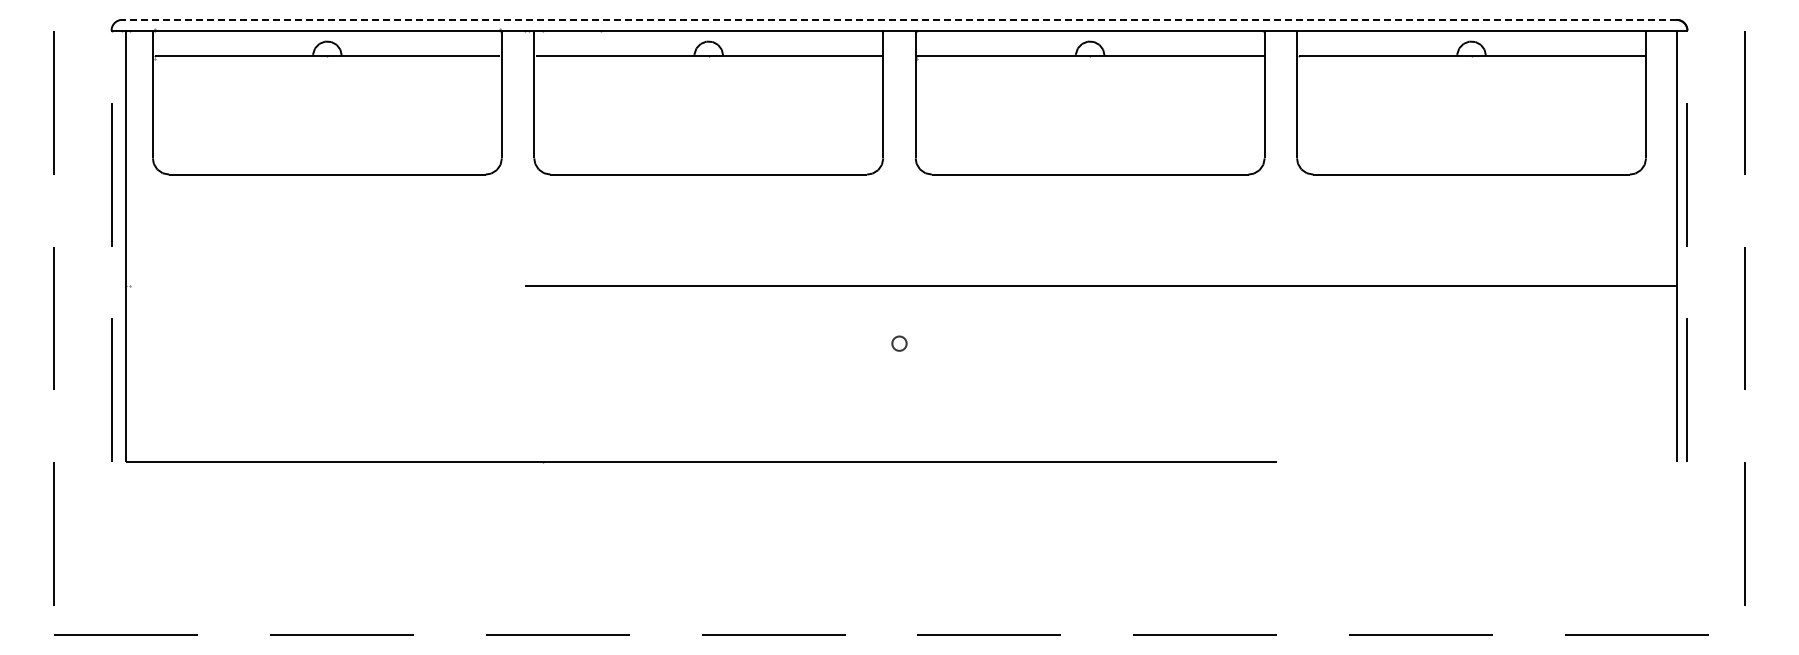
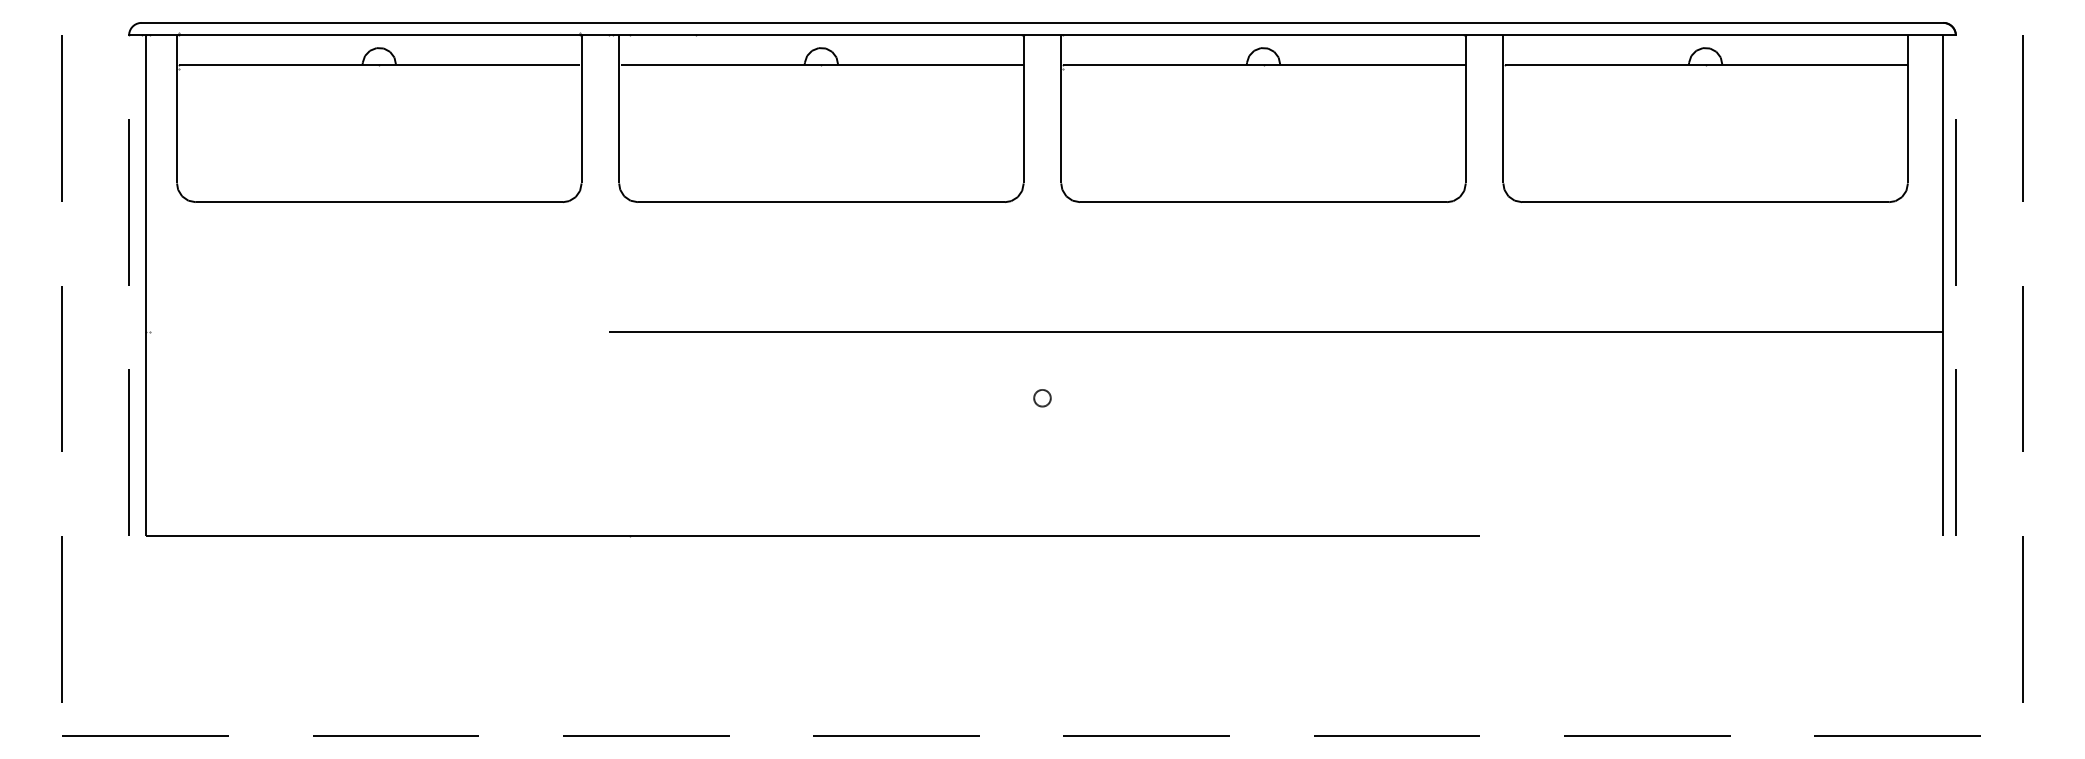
line: (899, 19) -> (1042, 22), dashed -> solid

